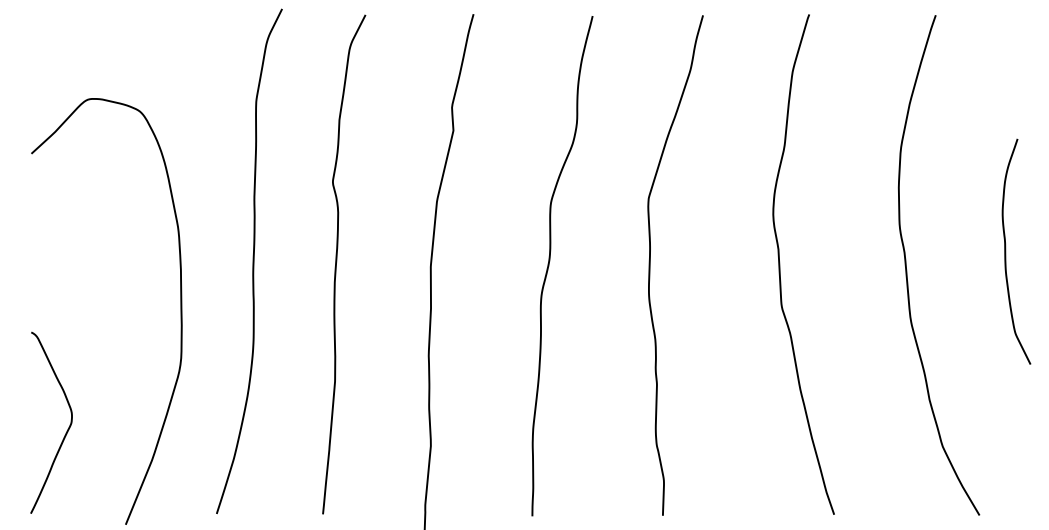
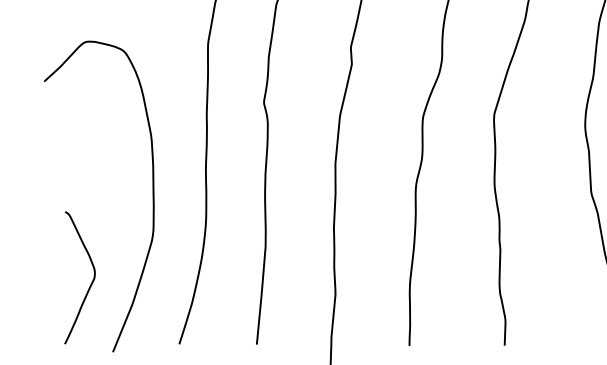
curve: (67, 429) -> (91, 282), moved

